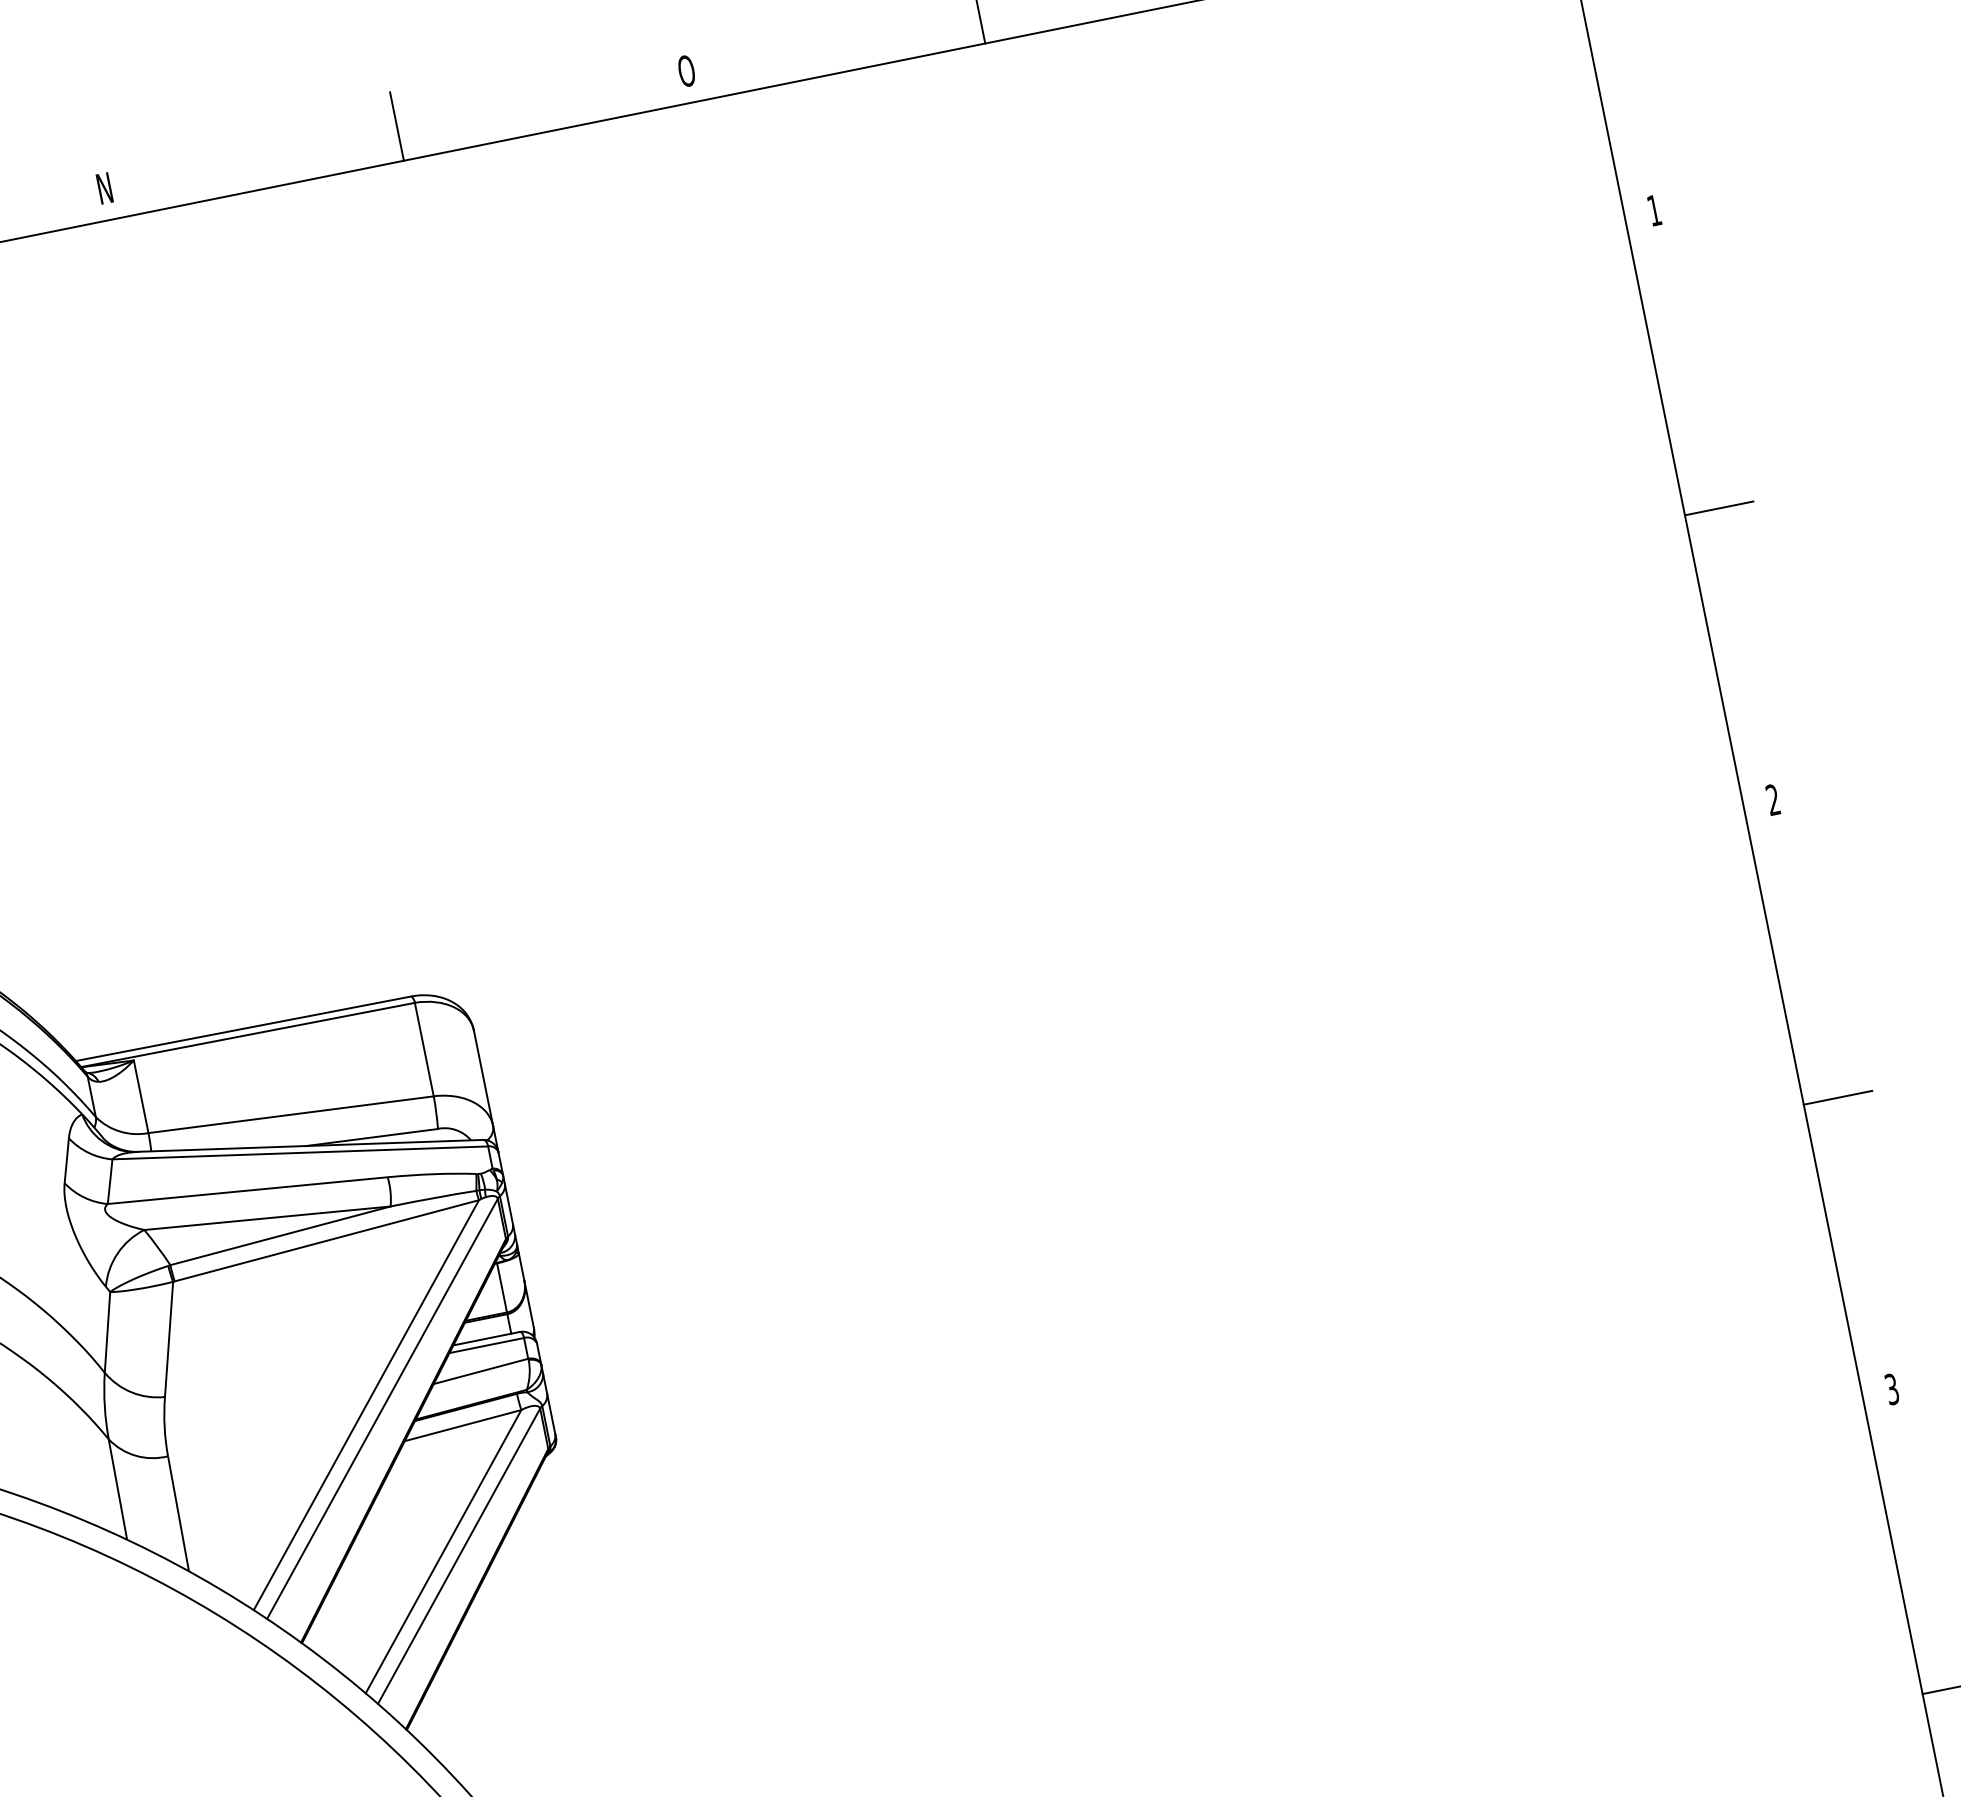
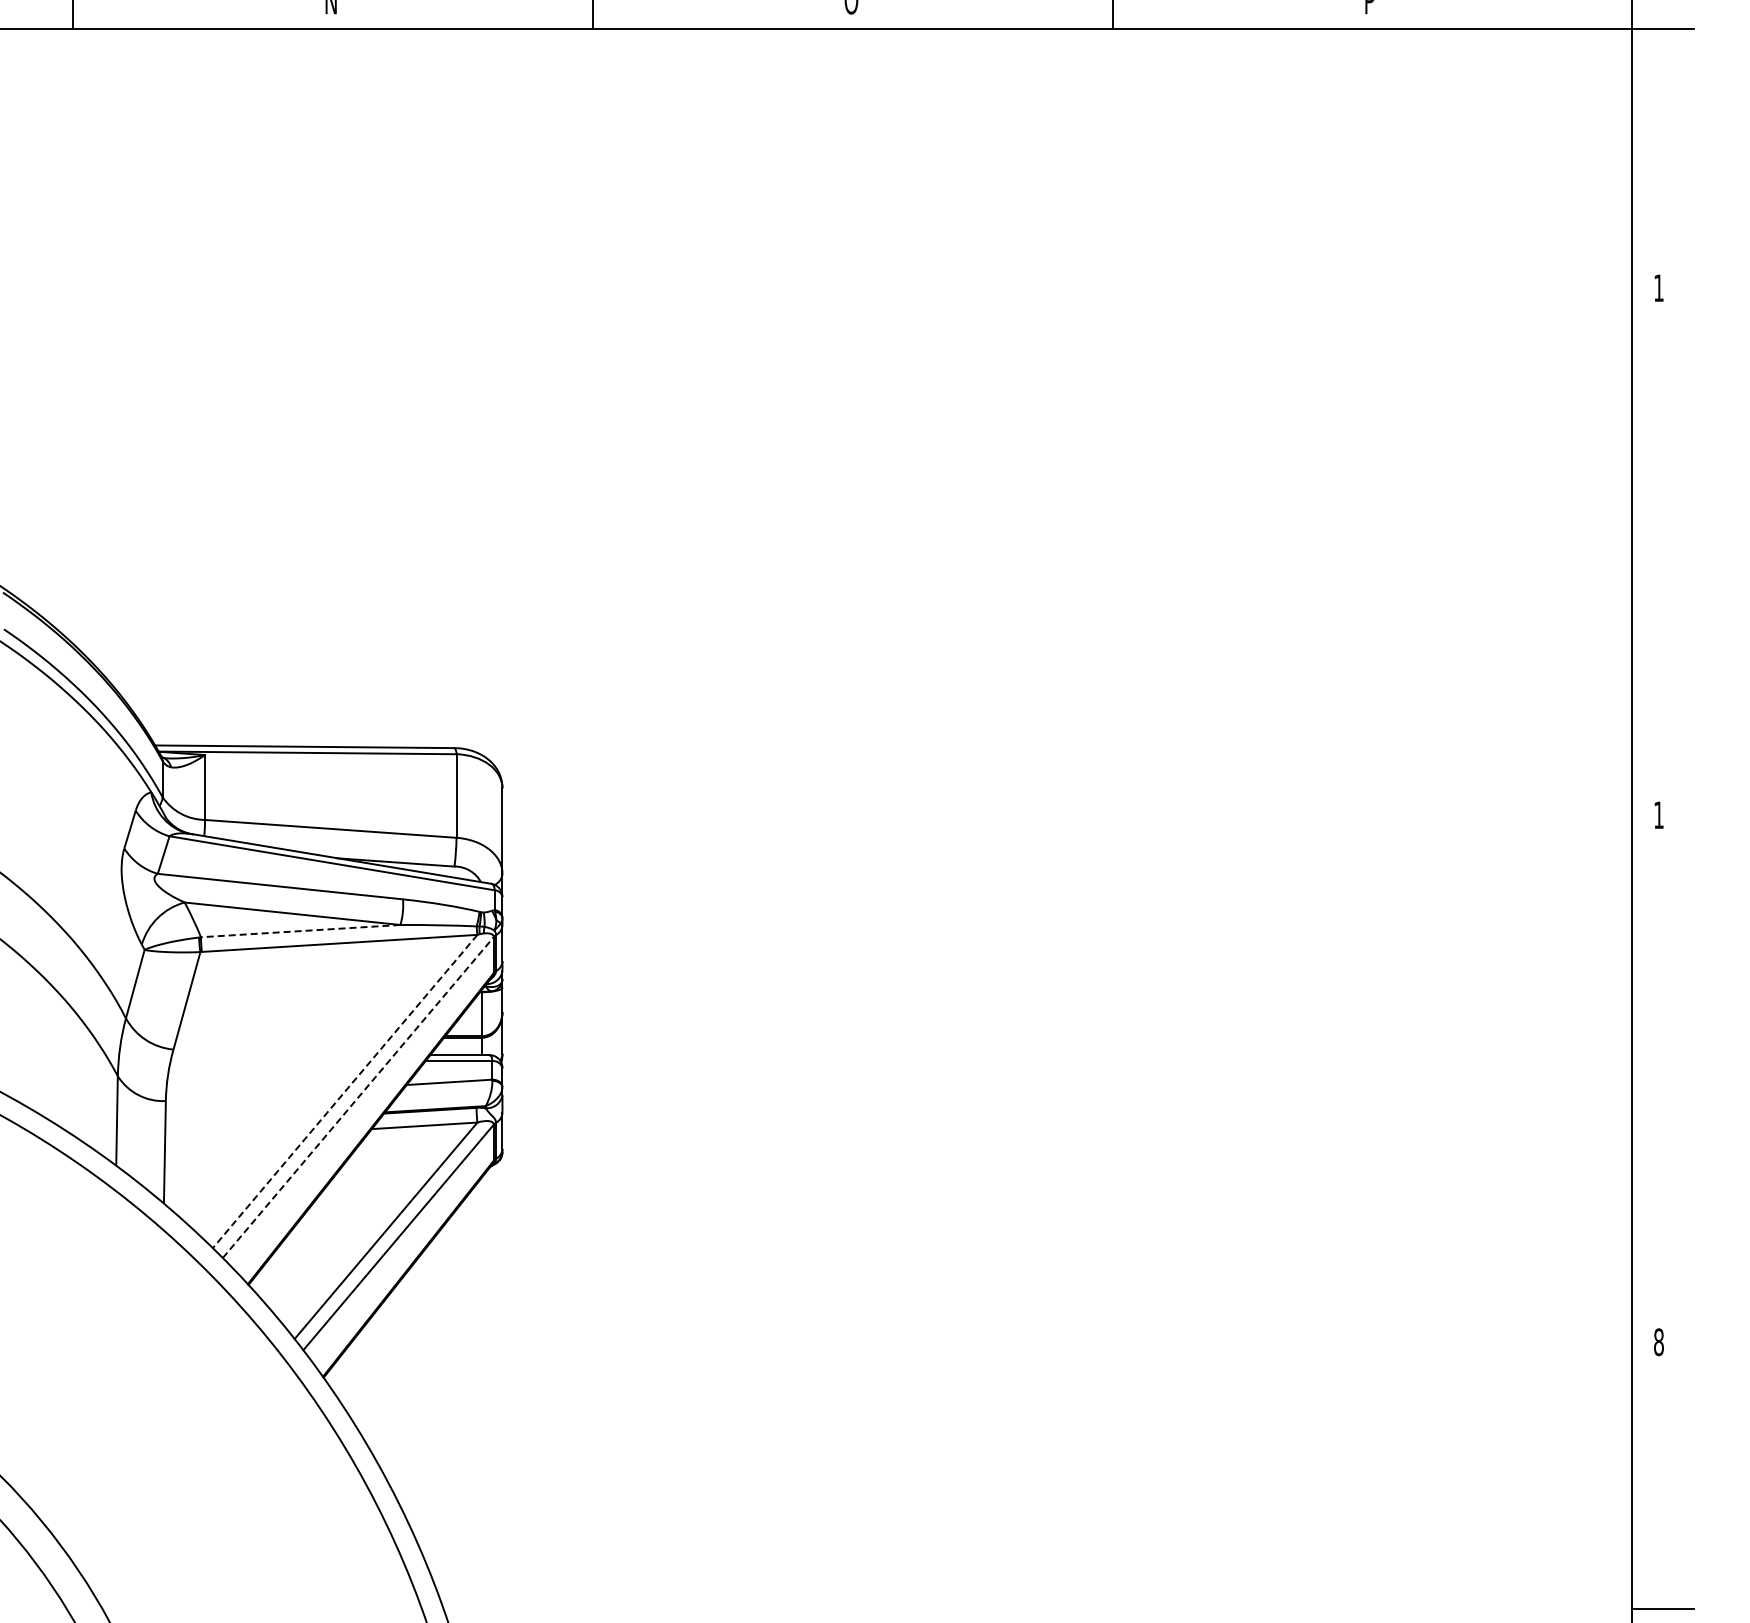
line: (1718, 508) -> (1662, 555), removed
text: (1772, 799) -> (1658, 814), 2 -> 1
line: (1837, 1098) -> (1662, 1082), removed
line: (280, 1236) -> (300, 931), solid -> dashed
text: (1891, 1389) -> (1658, 1342), 3 -> 8
line: (366, 1405) -> (345, 1091), solid -> dashed
line: (382, 1408) -> (358, 1097), solid -> dashed

